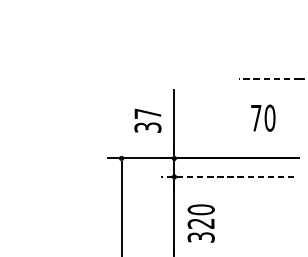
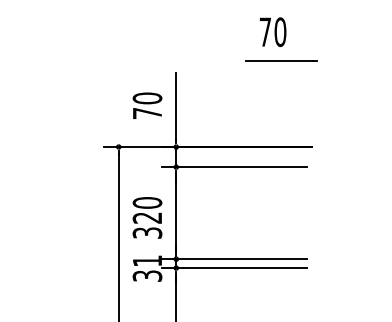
line: (269, 78) -> (279, 60), dashed -> solid
text: (263, 117) -> (273, 31), moved
text: (147, 120) -> (147, 105), 37 -> 70
line: (227, 177) -> (234, 167), dashed -> solid
text: (201, 223) -> (147, 217), moved

